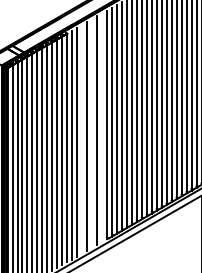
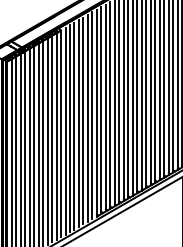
line: (102, 127) -> (92, 115), added
line: (92, 133) -> (83, 120), added
line: (82, 139) -> (74, 126), added

